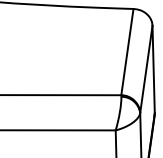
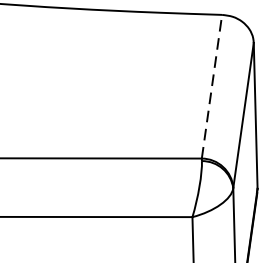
line: (127, 52) -> (212, 87), solid -> dashed

